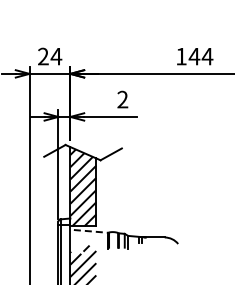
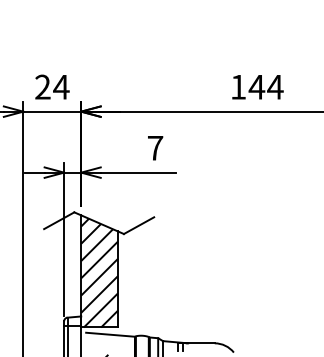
text: (122, 99) -> (154, 147), 2 -> 7
line: (91, 231) -> (111, 334), dashed -> solid

